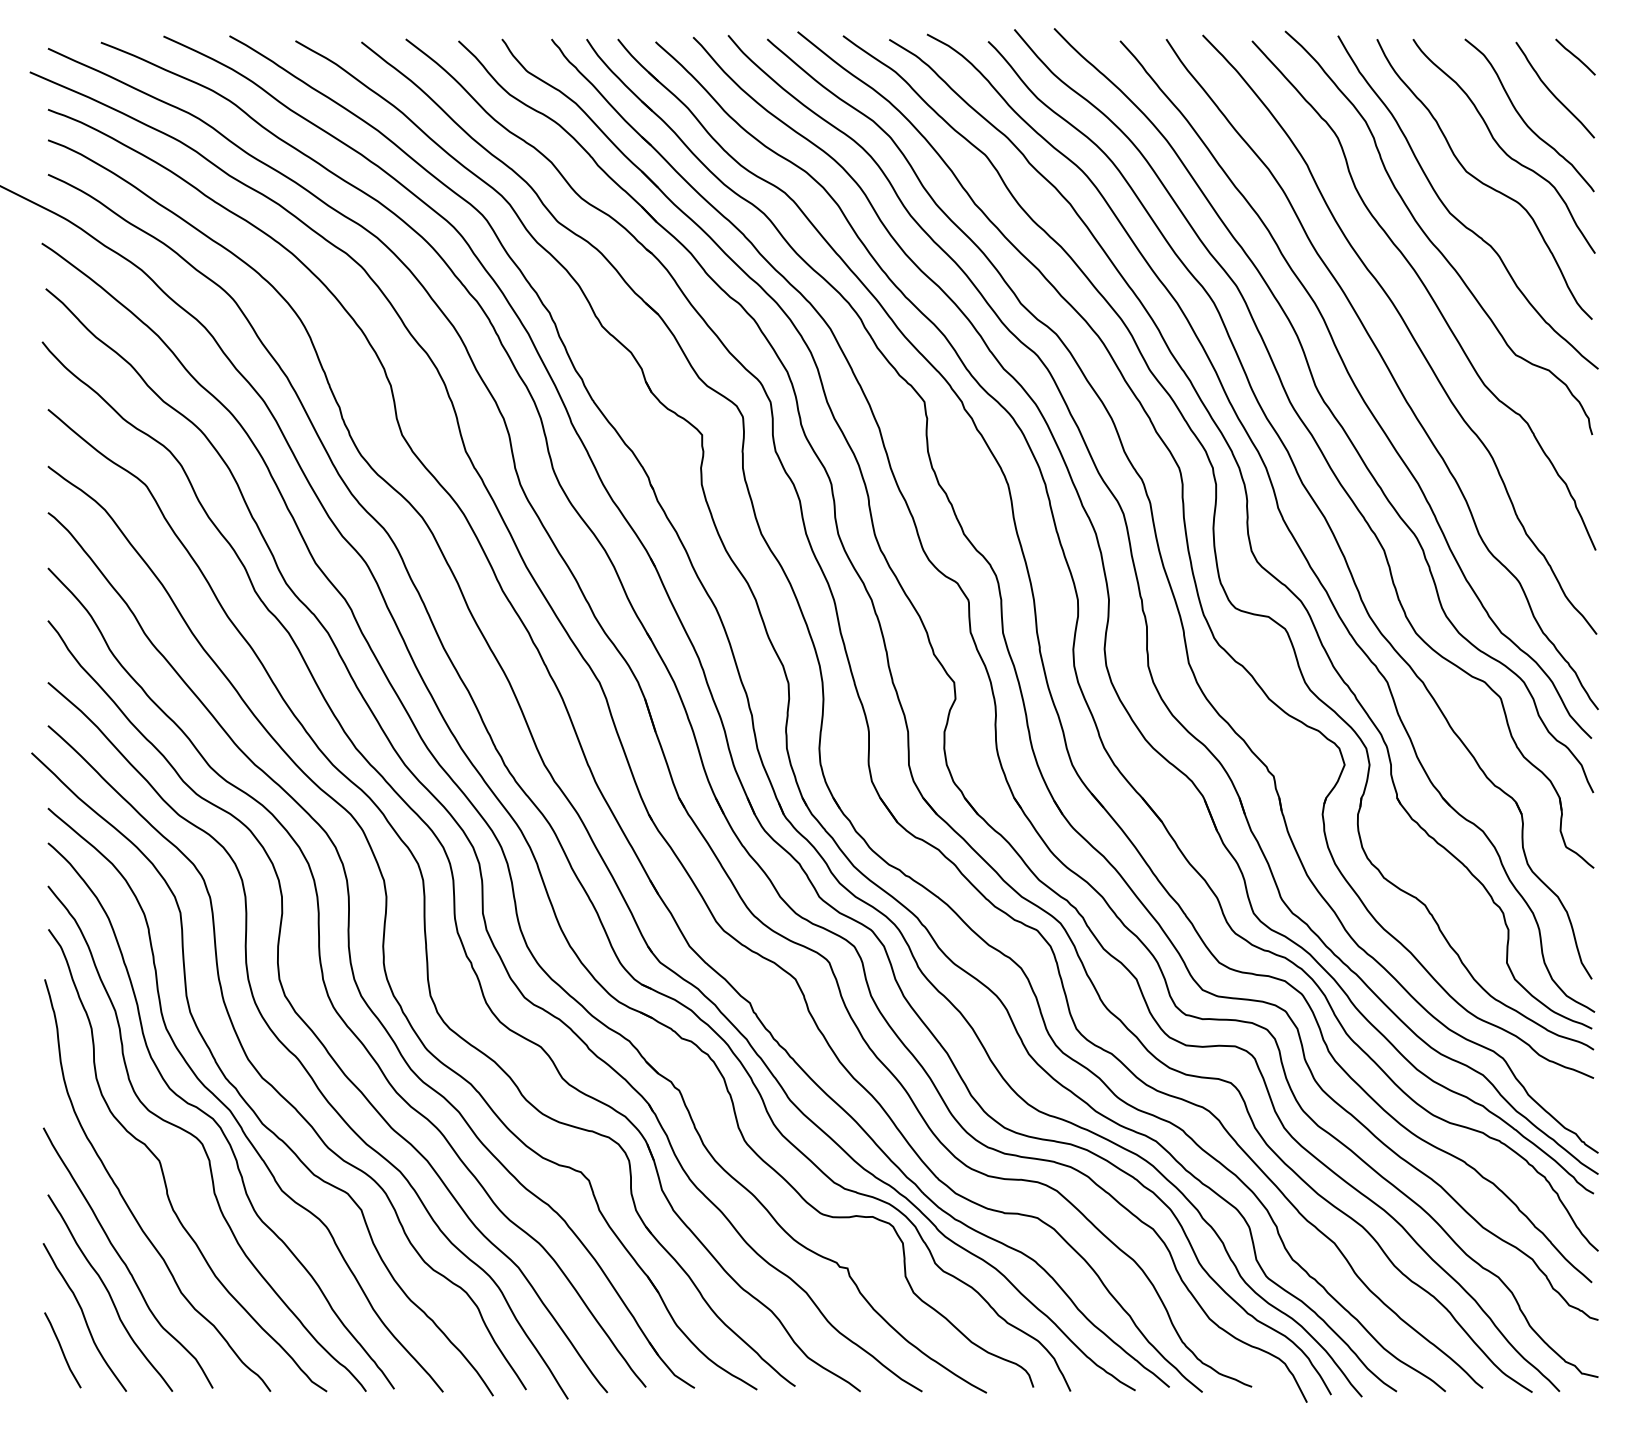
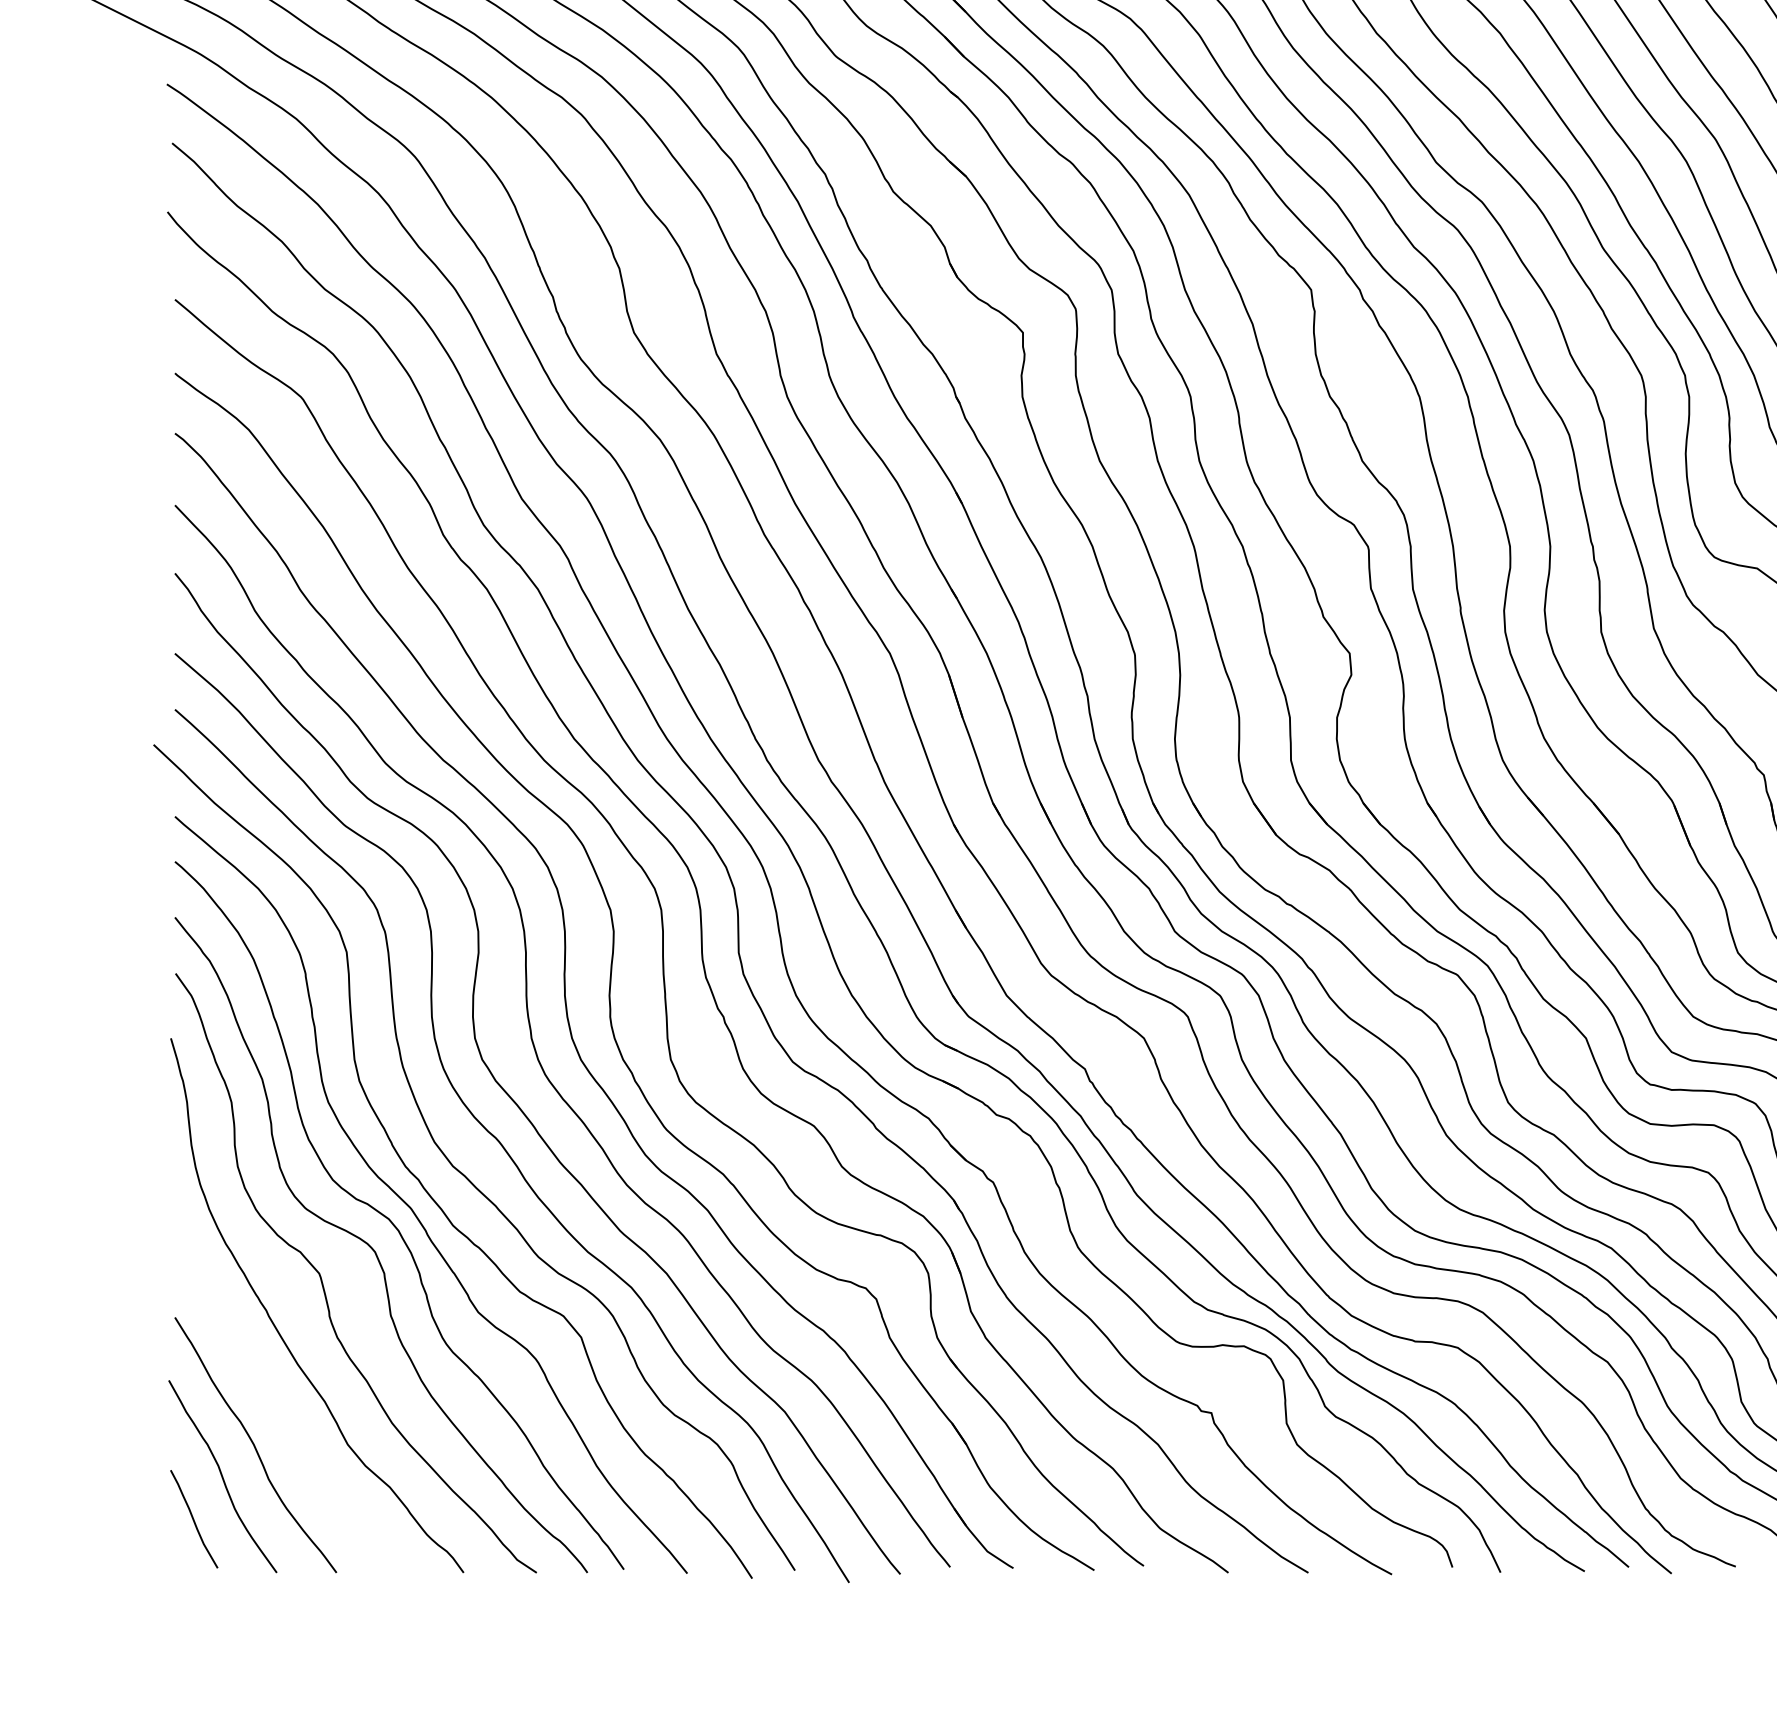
curve: (123, 1260) -> (272, 1402), removed

